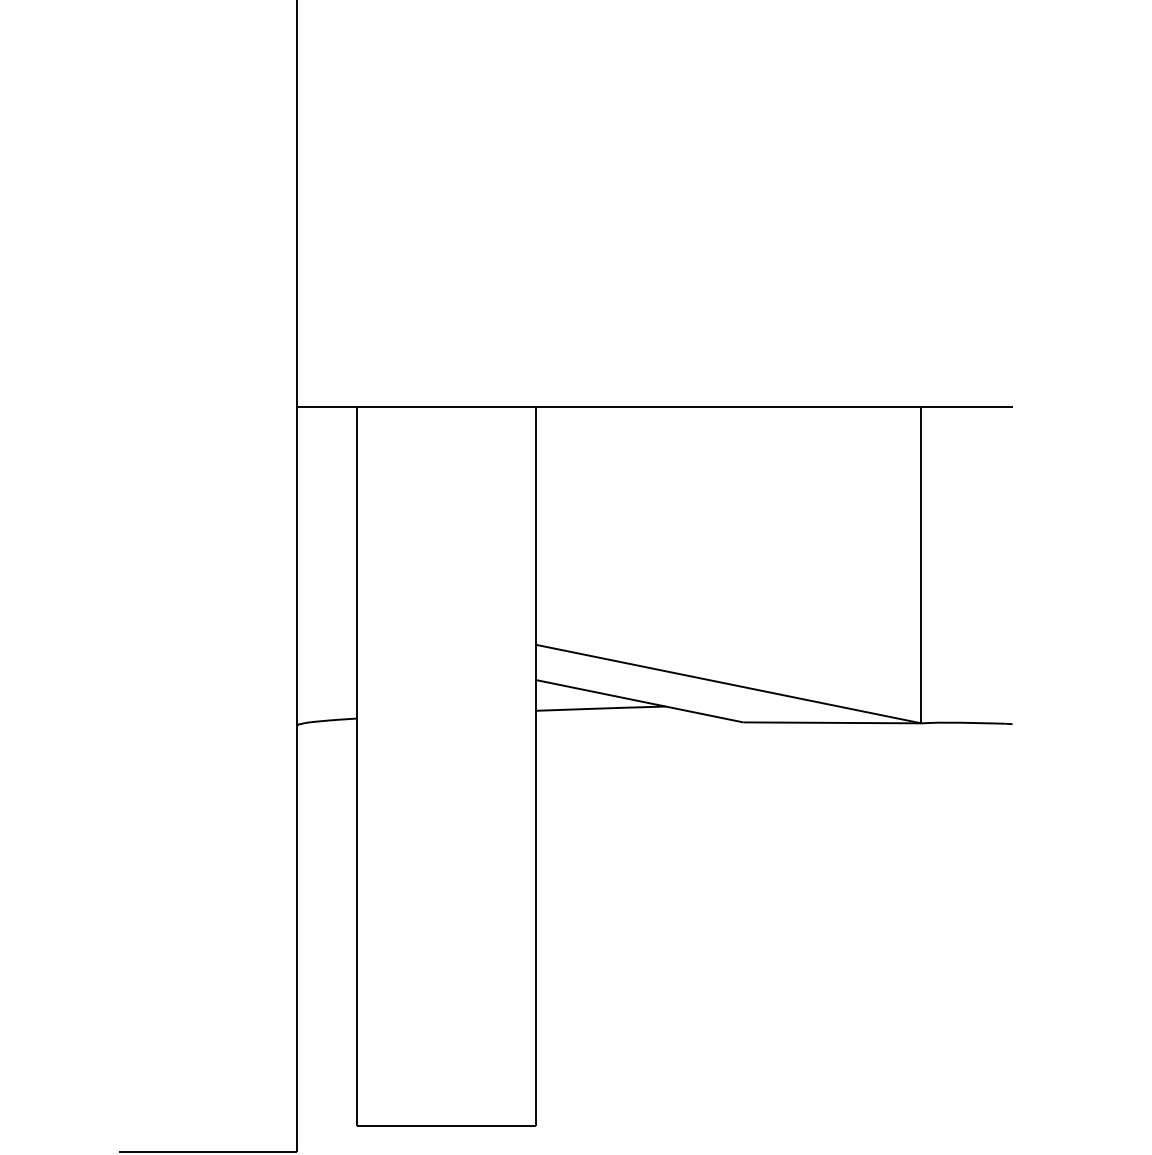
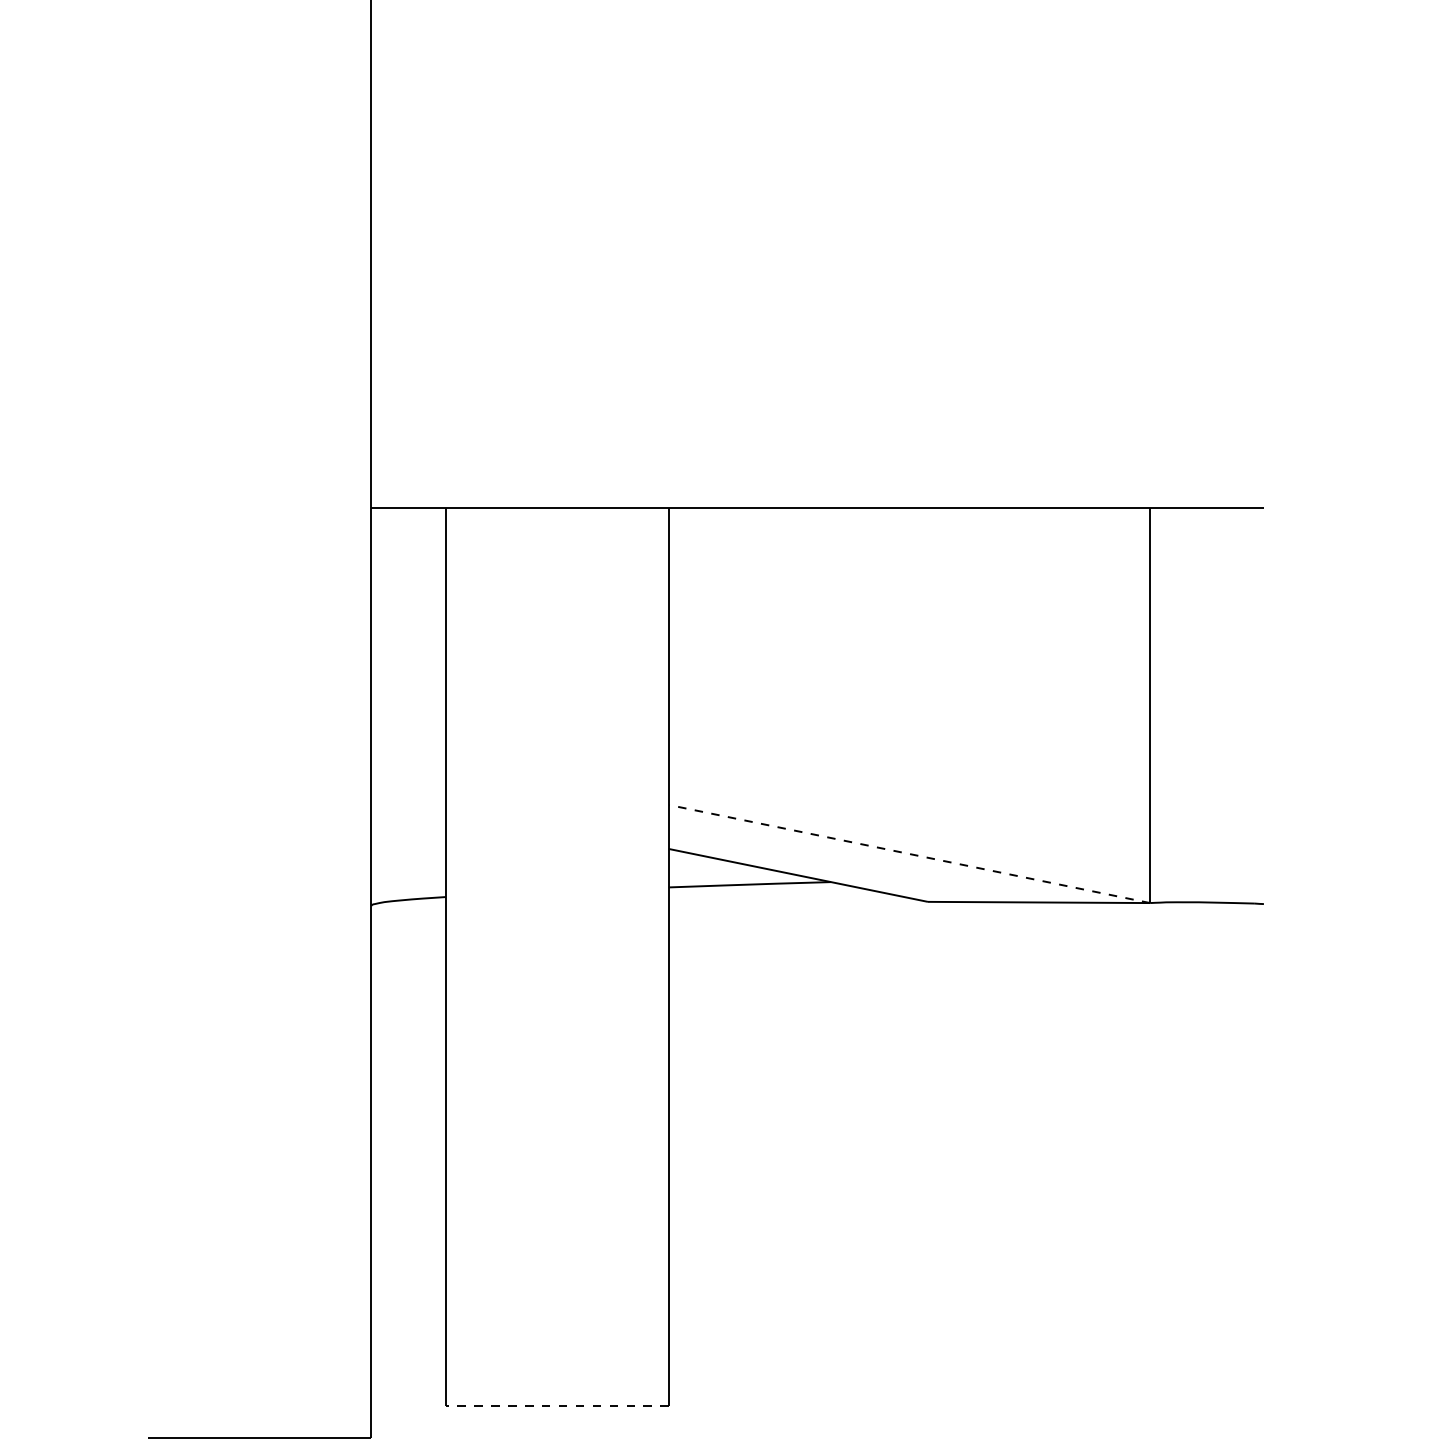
line: (728, 683) -> (909, 853), solid -> dashed
line: (446, 1125) -> (557, 1405), solid -> dashed

